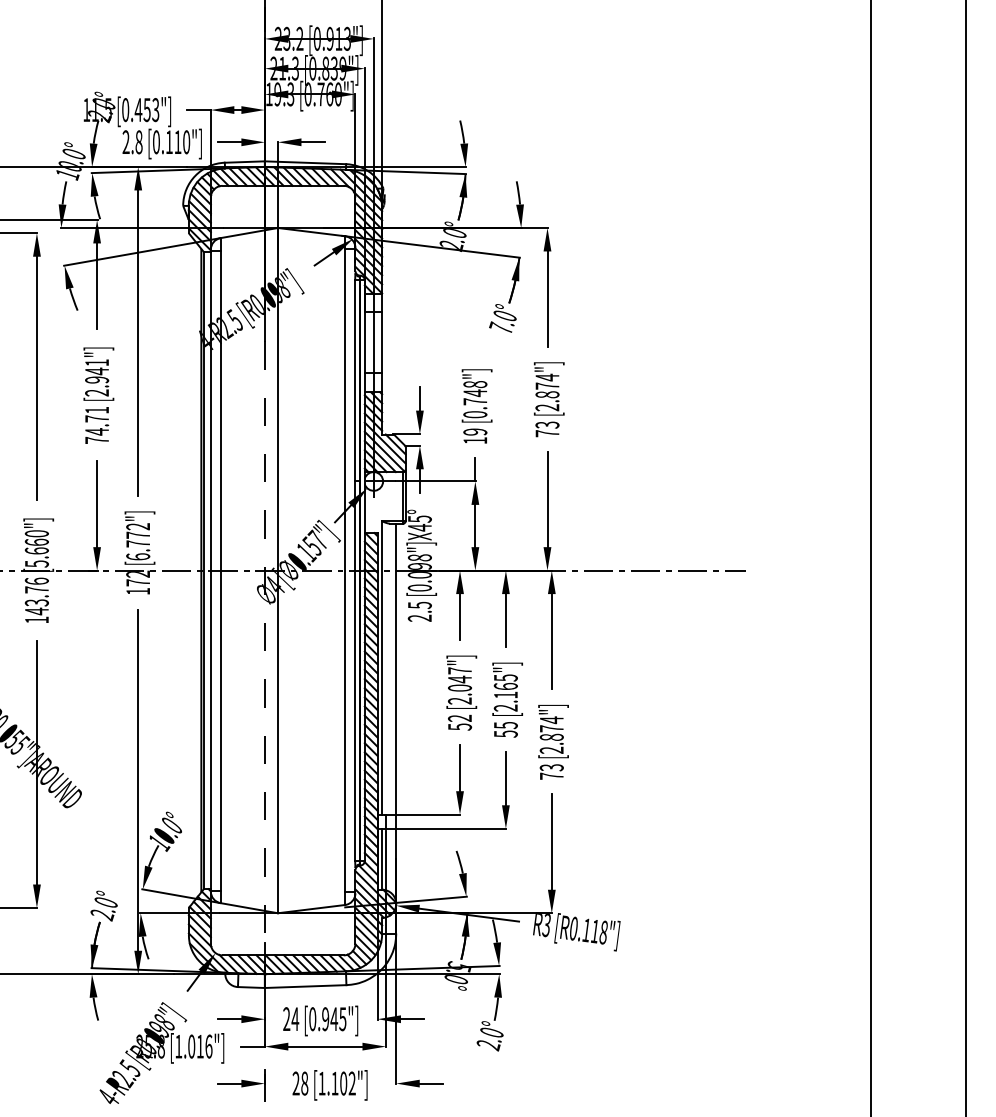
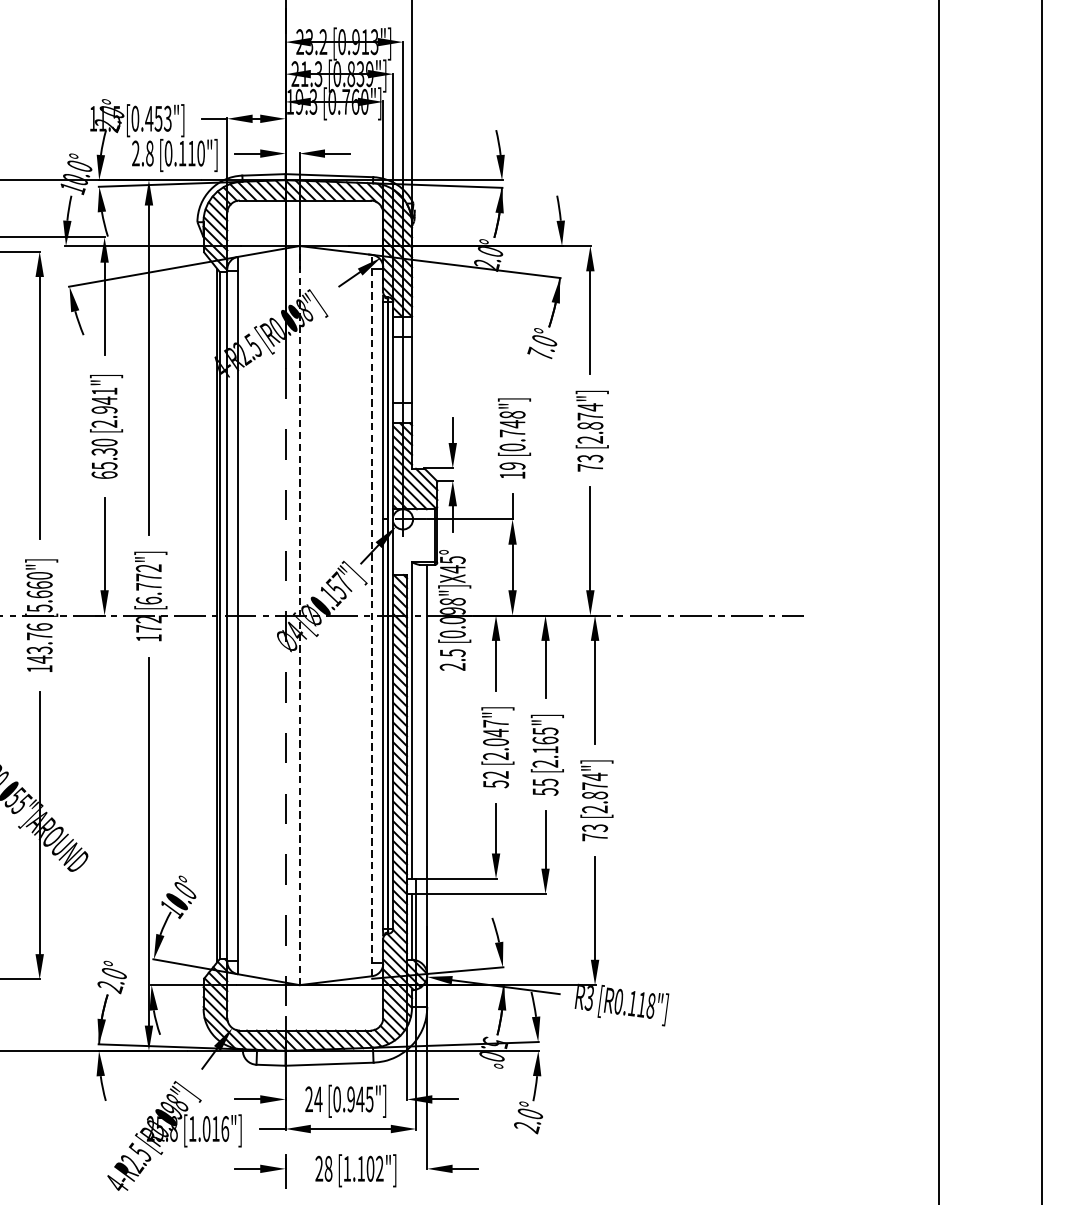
text: (97, 424) -> (105, 457), 74.71 -> 65.30
line: (277, 570) -> (299, 615), solid -> dashed
line: (345, 570) -> (372, 615), solid -> dashed

